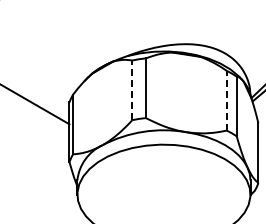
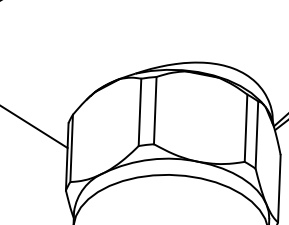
line: (132, 90) -> (140, 112), dashed -> solid
line: (226, 100) -> (245, 127), dashed -> solid

